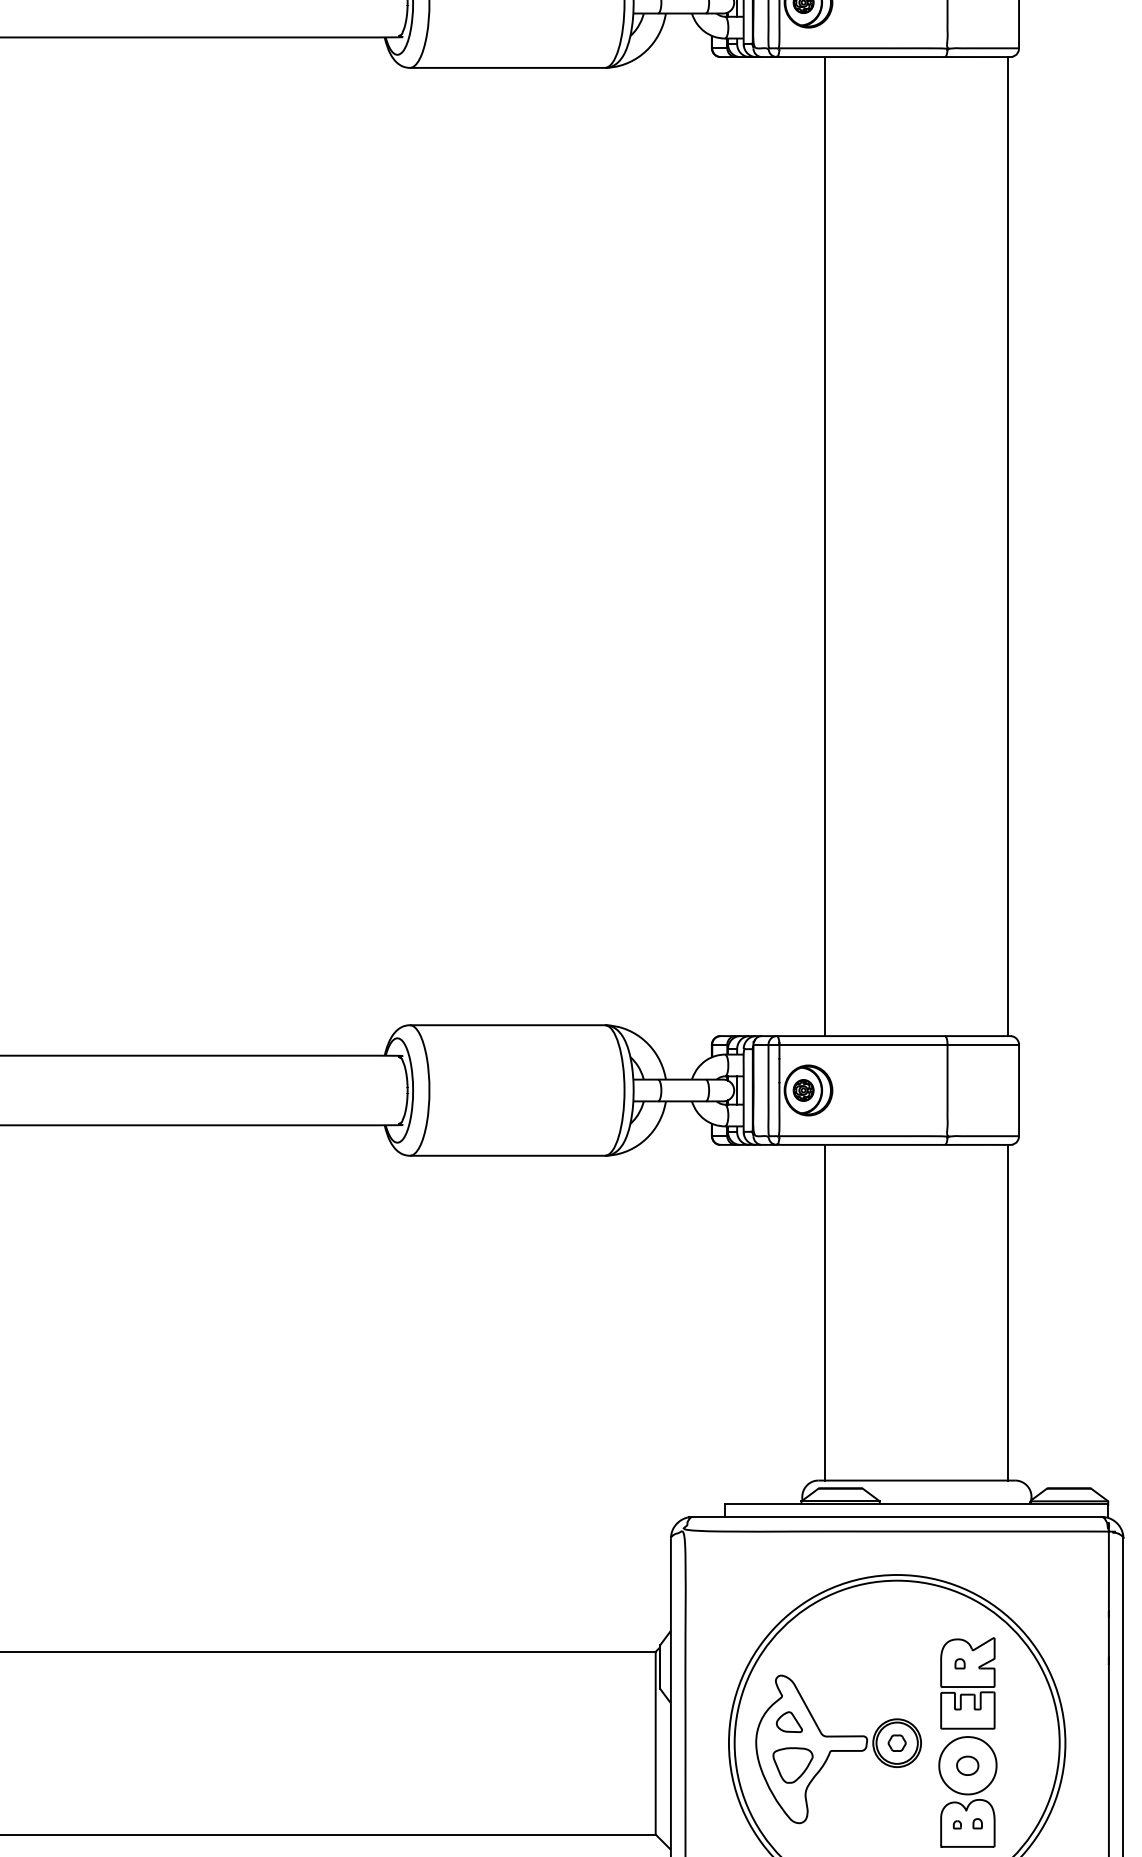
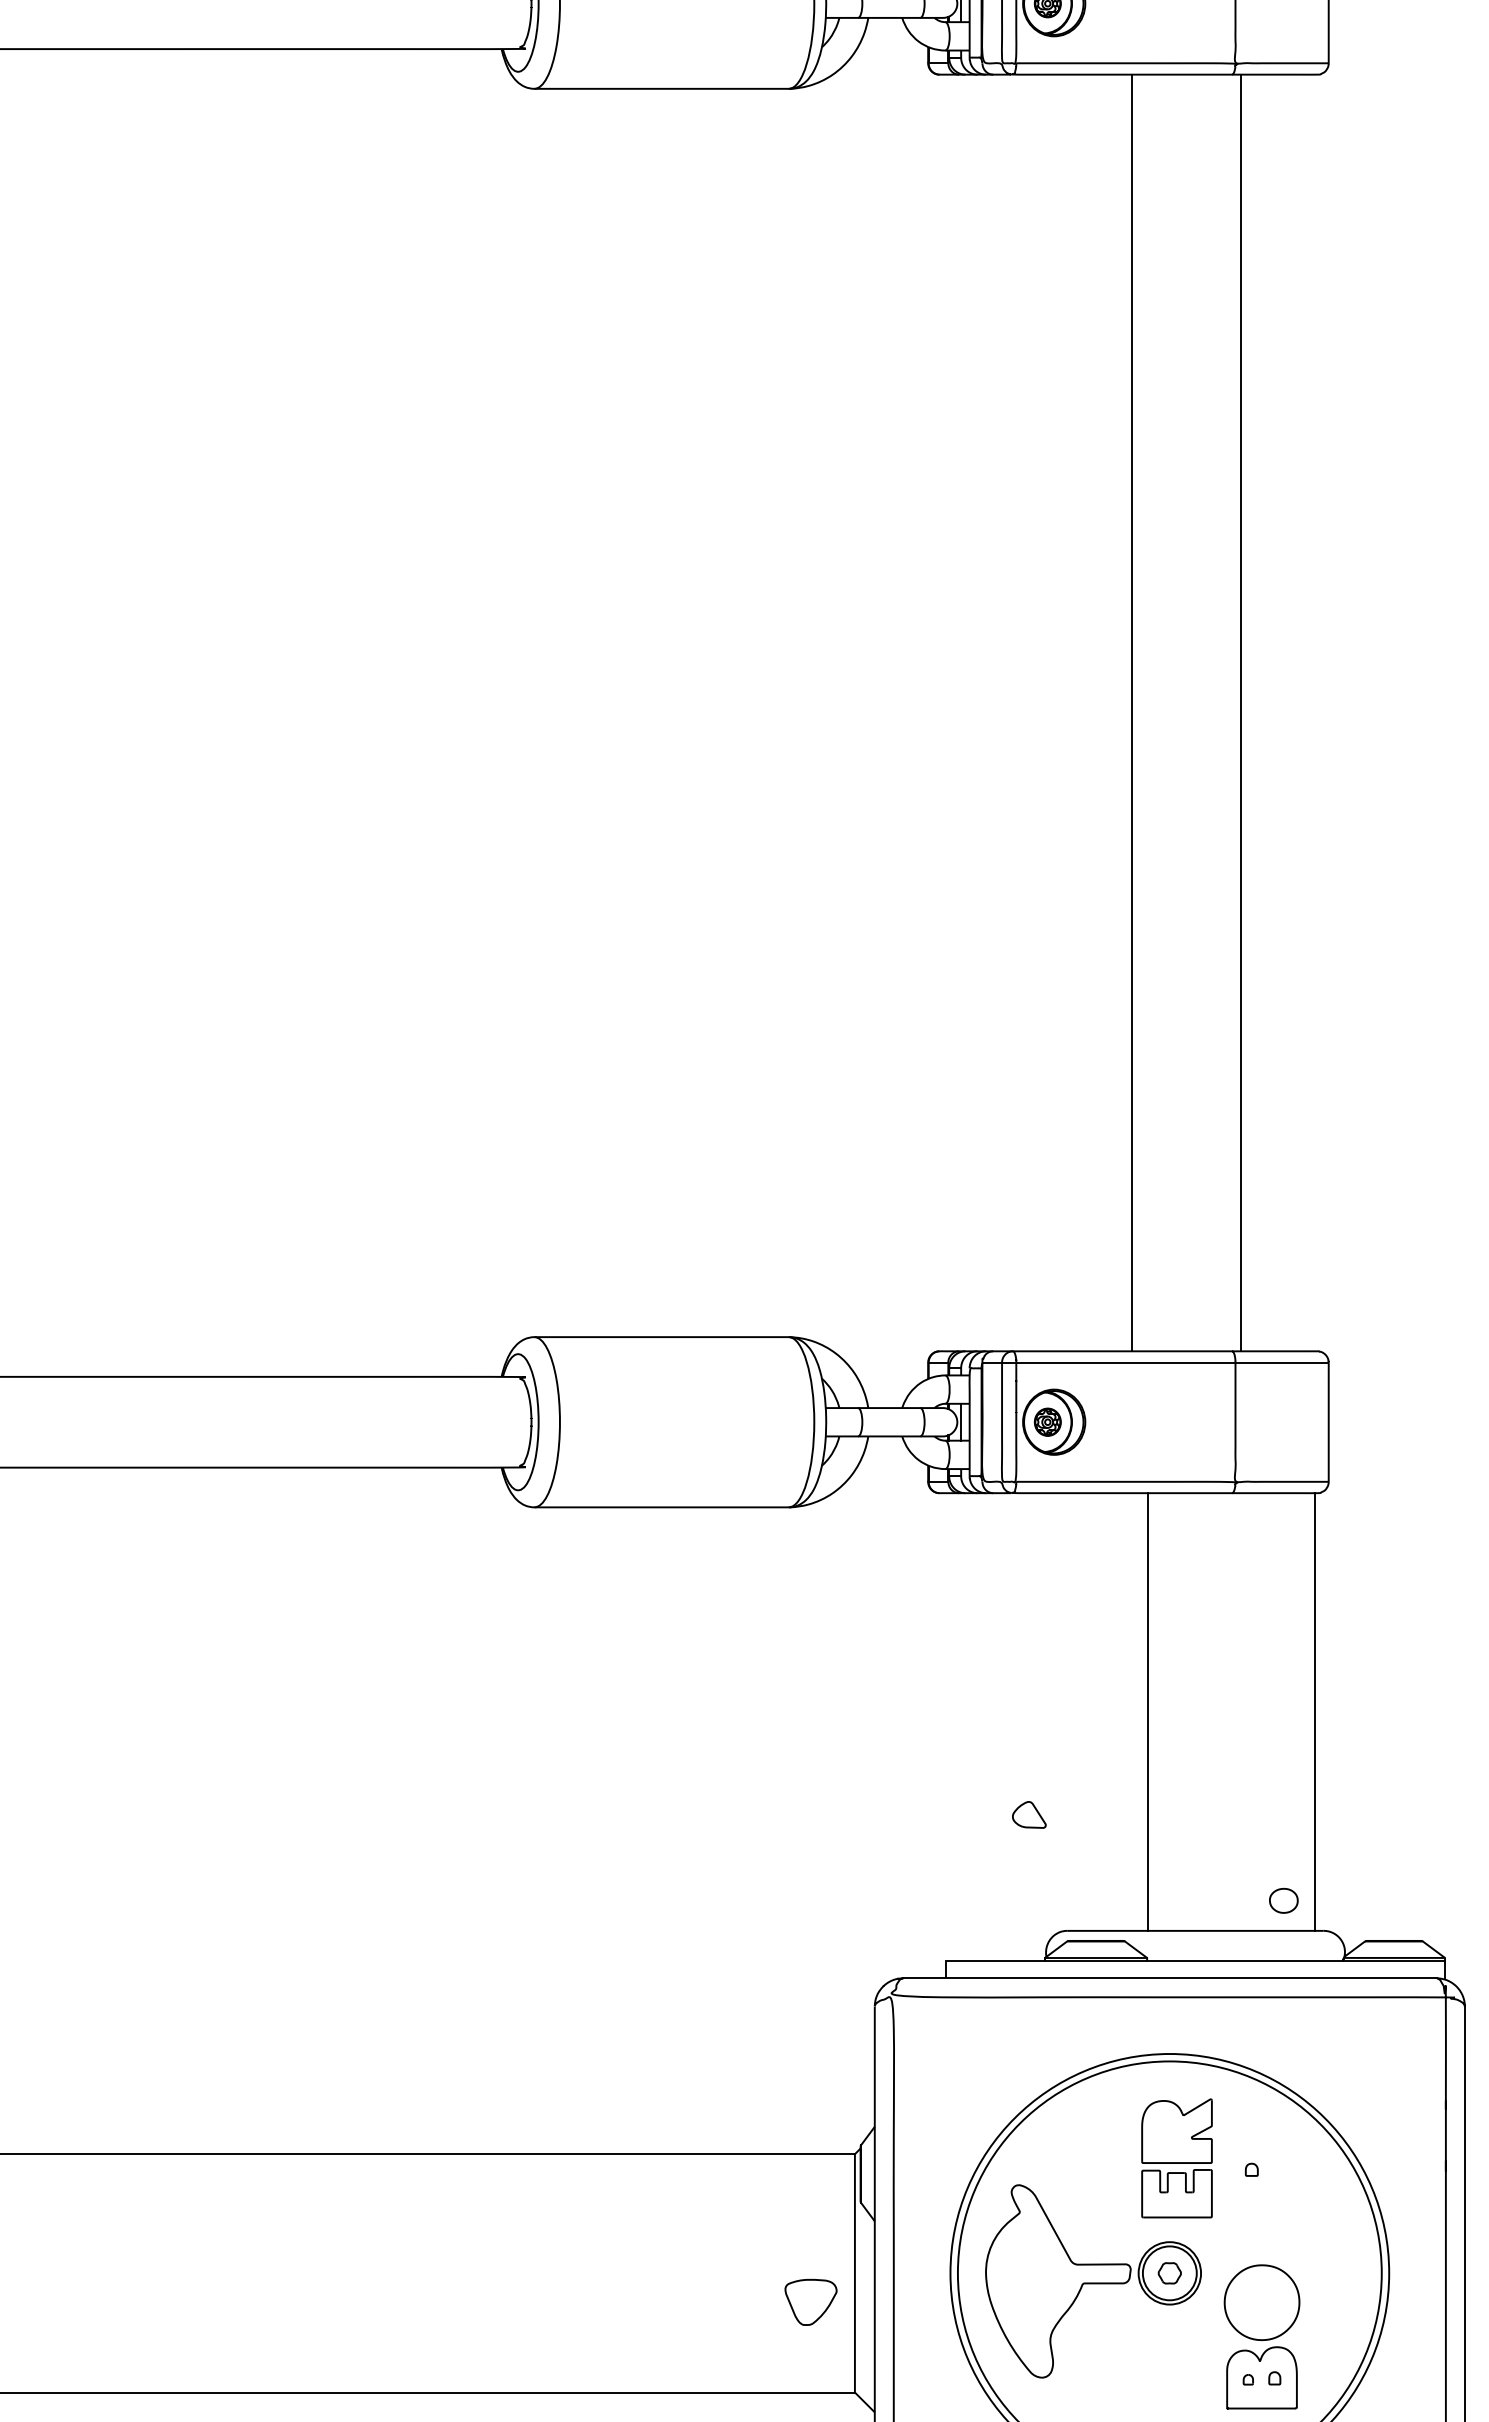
line: (825, 546) -> (1132, 712), moved
line: (1008, 546) -> (1240, 712), moved
line: (825, 1312) -> (1148, 1711), moved
part: (967, 1683) -> (1176, 2158), moved
part: (789, 1721) -> (1029, 1814), moved
part: (792, 1764) -> (810, 2301), moved
part: (967, 1765) -> (1283, 1900), moved

